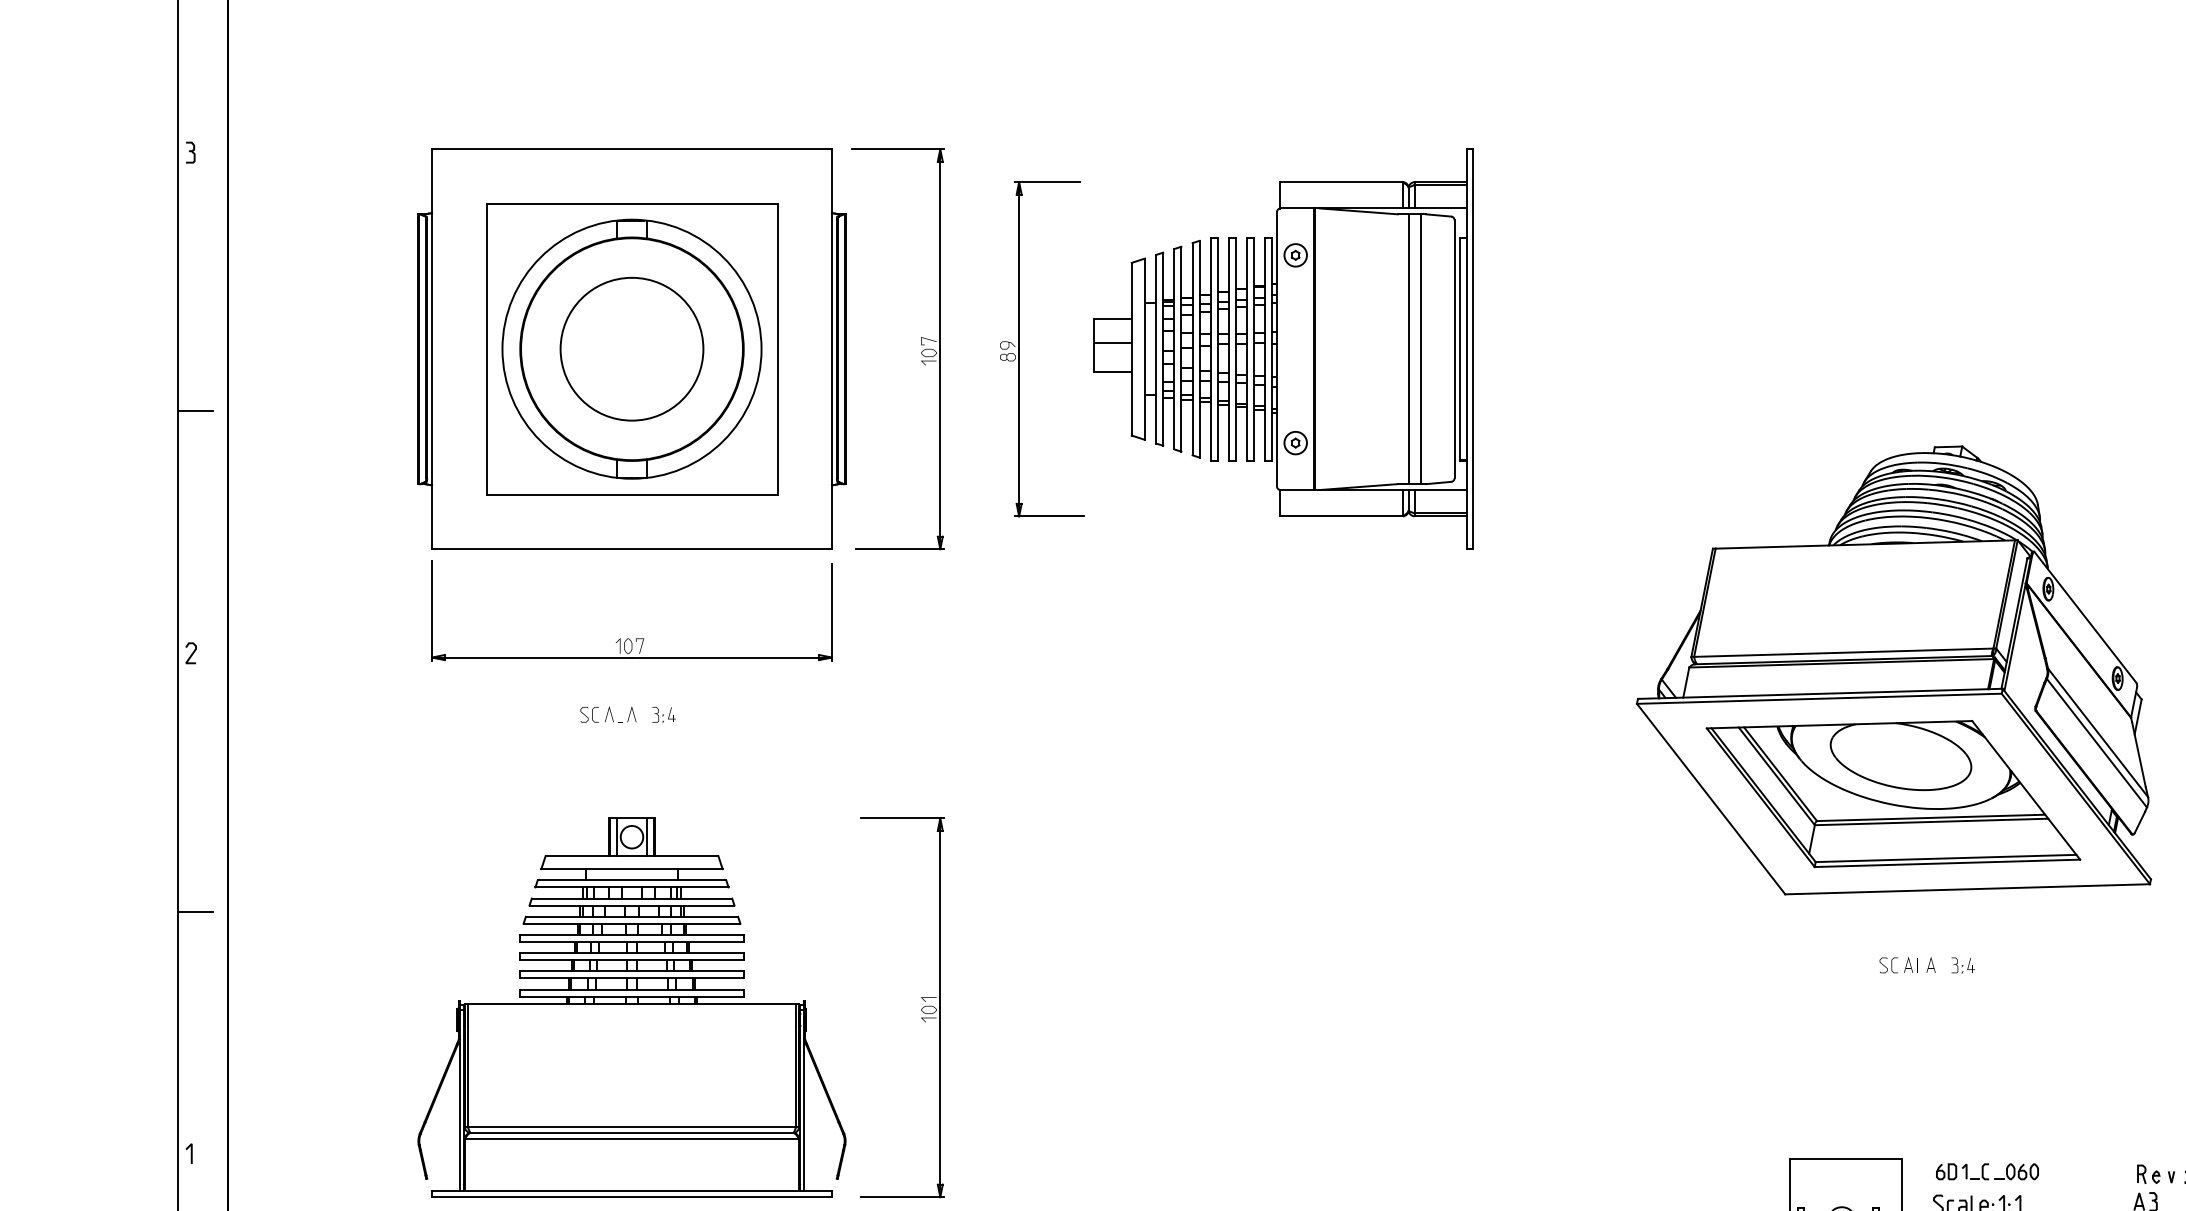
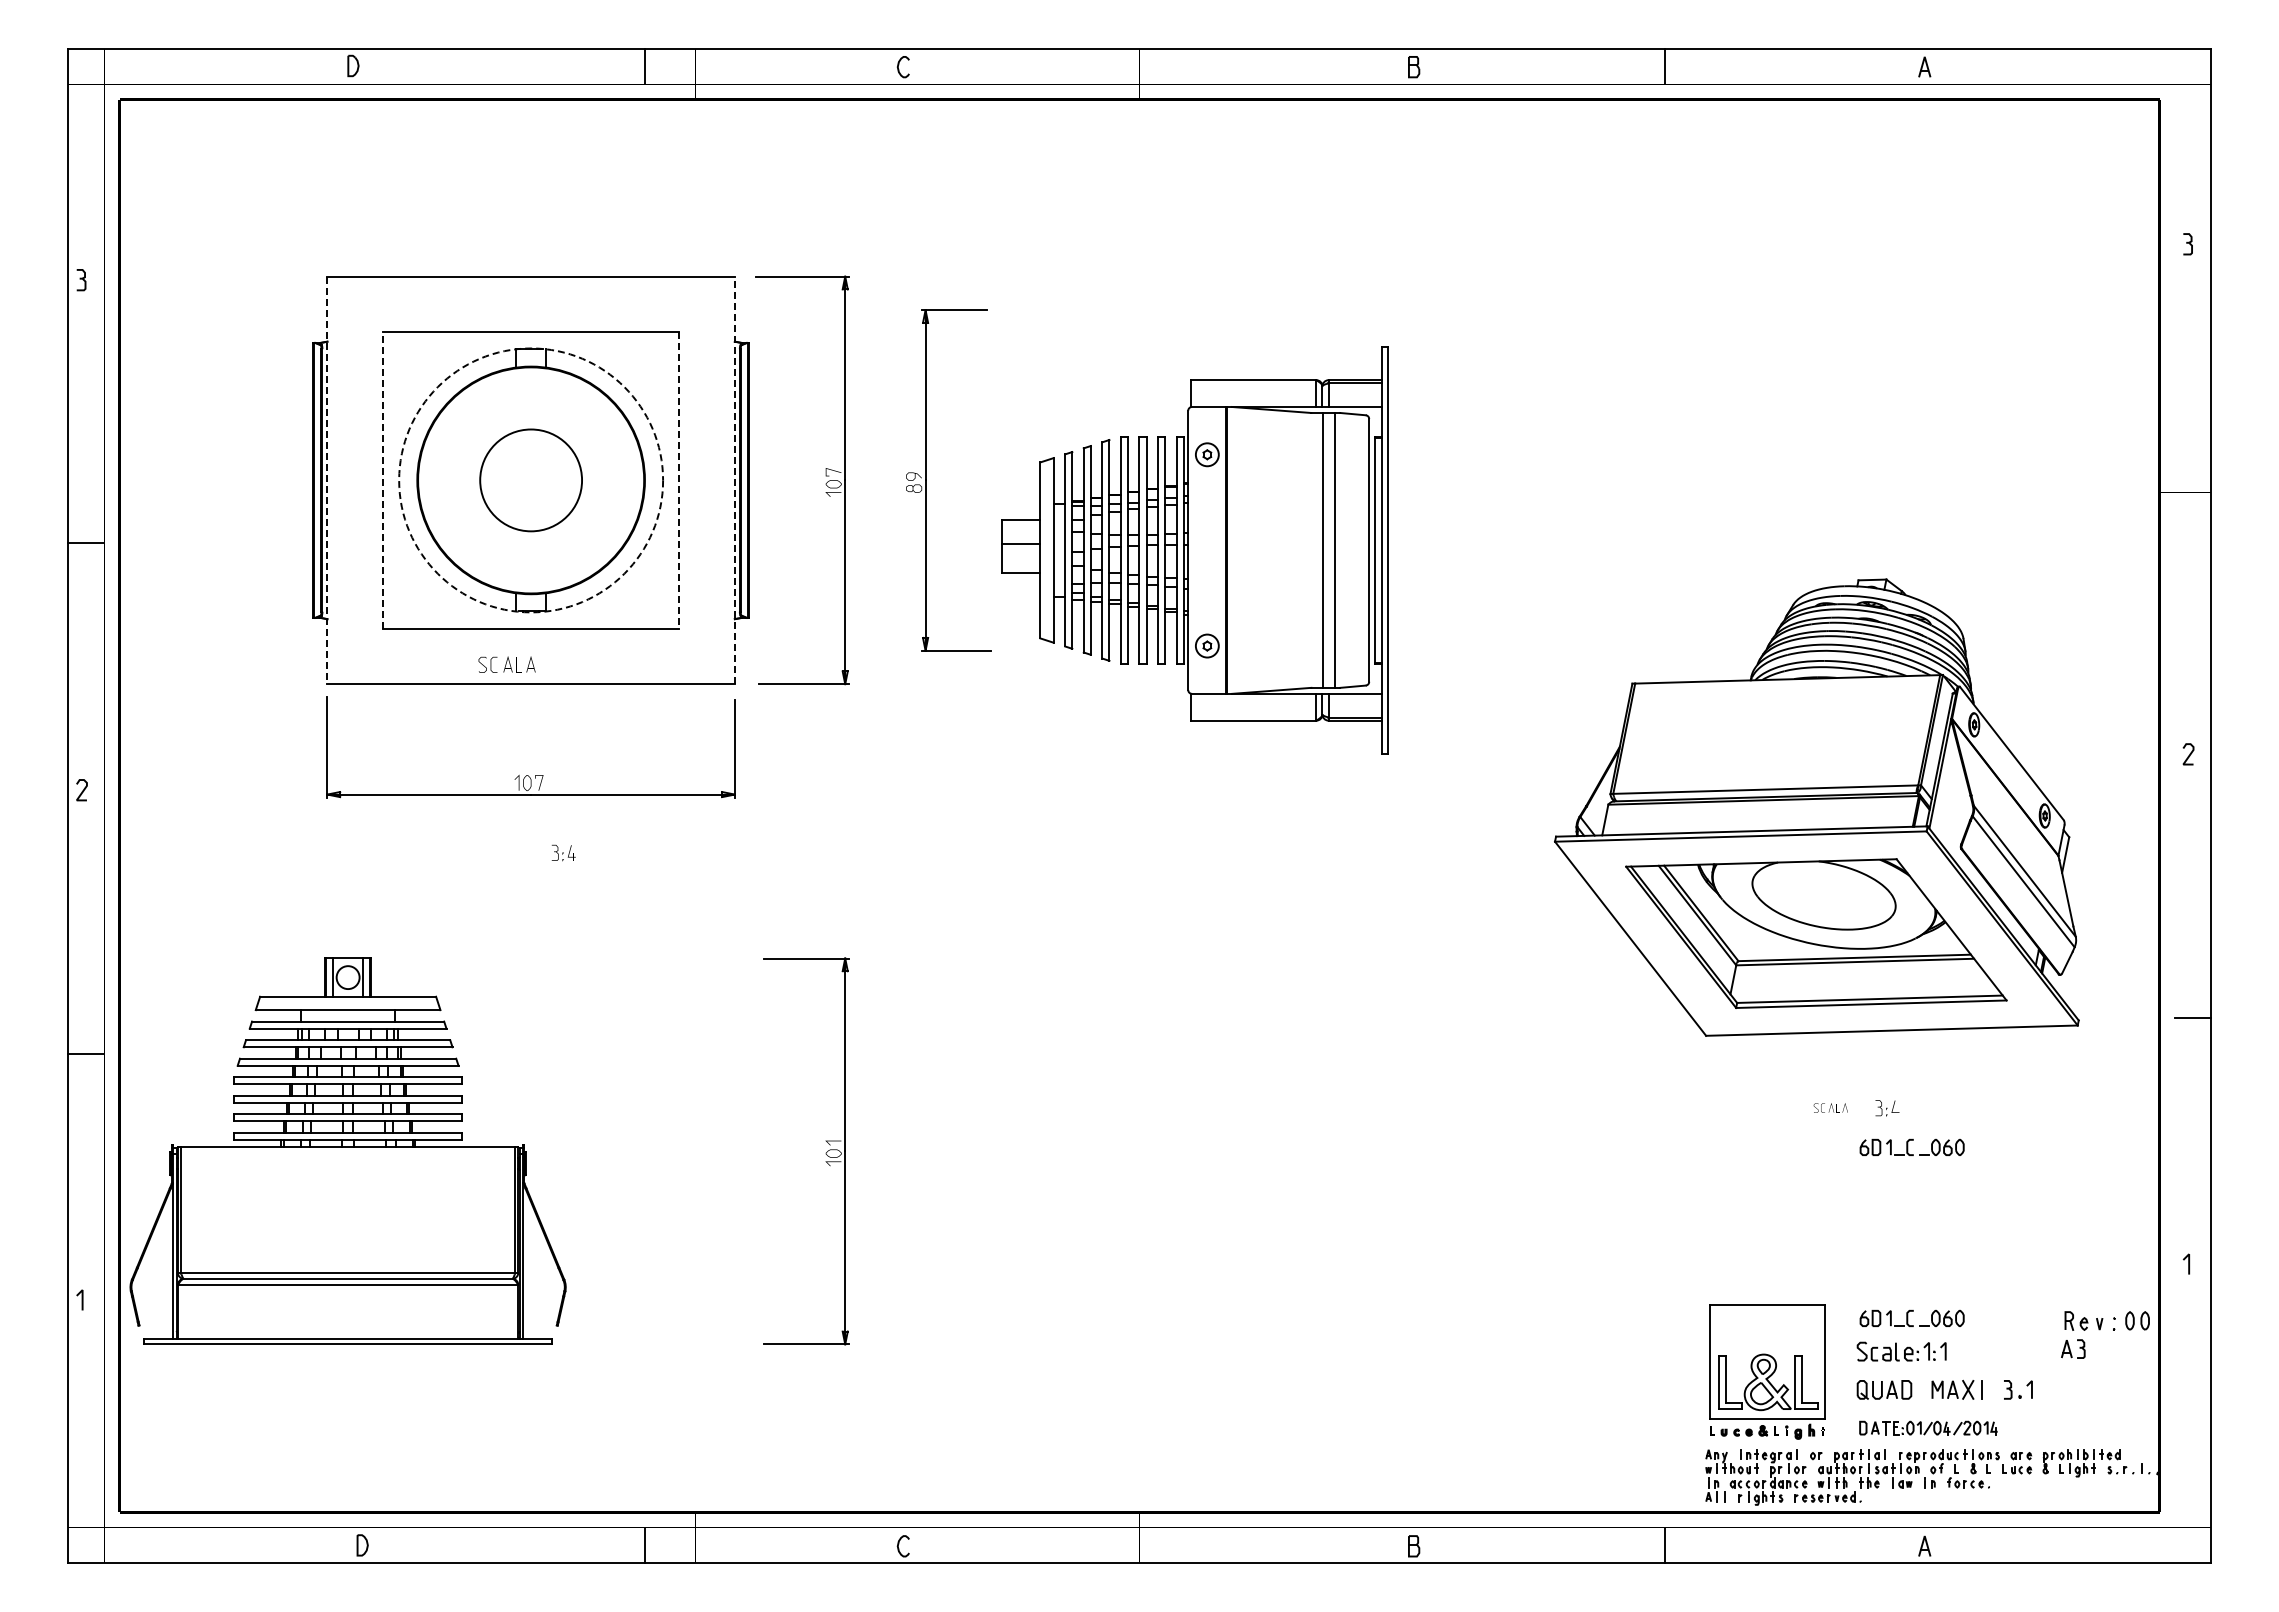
line: (486, 348) -> (382, 479), solid -> dashed
line: (432, 349) -> (327, 480), solid -> dashed
circle: (631, 349) -> (530, 480), size x0.7
circle: (632, 349) -> (531, 480), solid -> dashed
line: (777, 349) -> (679, 480), solid -> dashed
line: (831, 349) -> (734, 480), solid -> dashed
part: (1283, 349) -> (1194, 550), moved
part: (607, 714) -> (506, 664), moved
part: (1907, 964) -> (1830, 1107), size x0.6
part: (1986, 1002) -> (1911, 1146), added
part: (631, 1006) -> (347, 1150), moved

